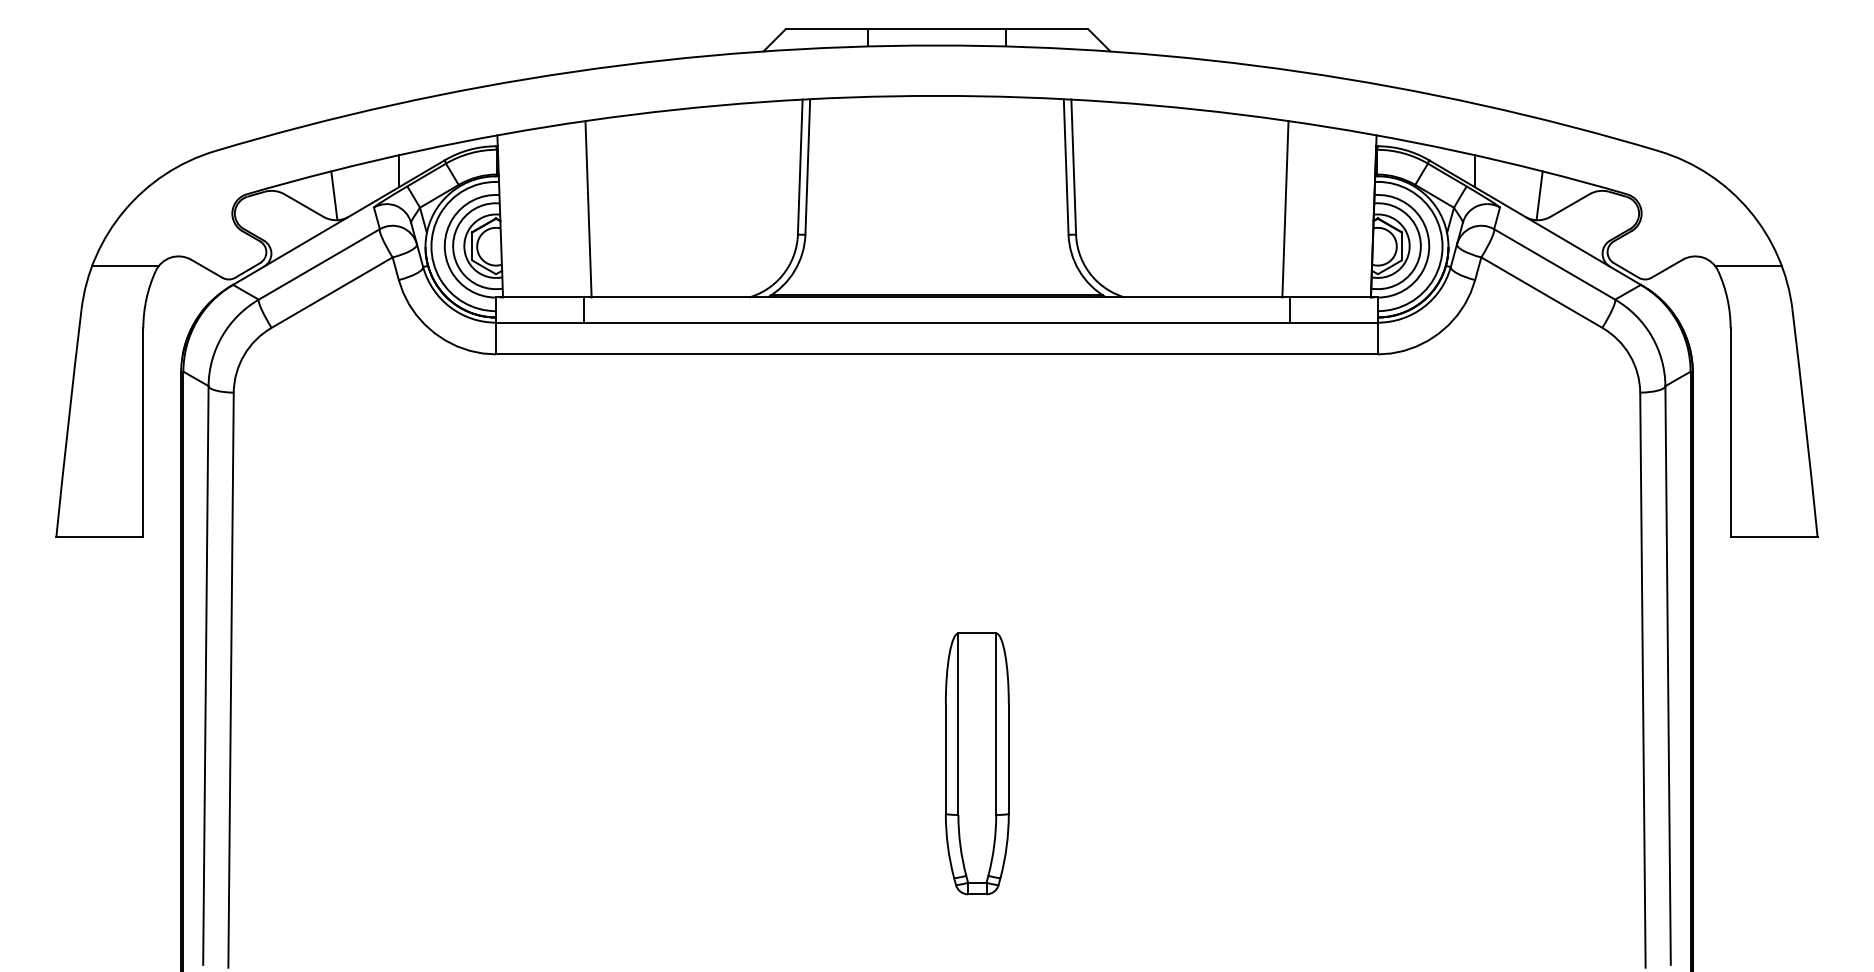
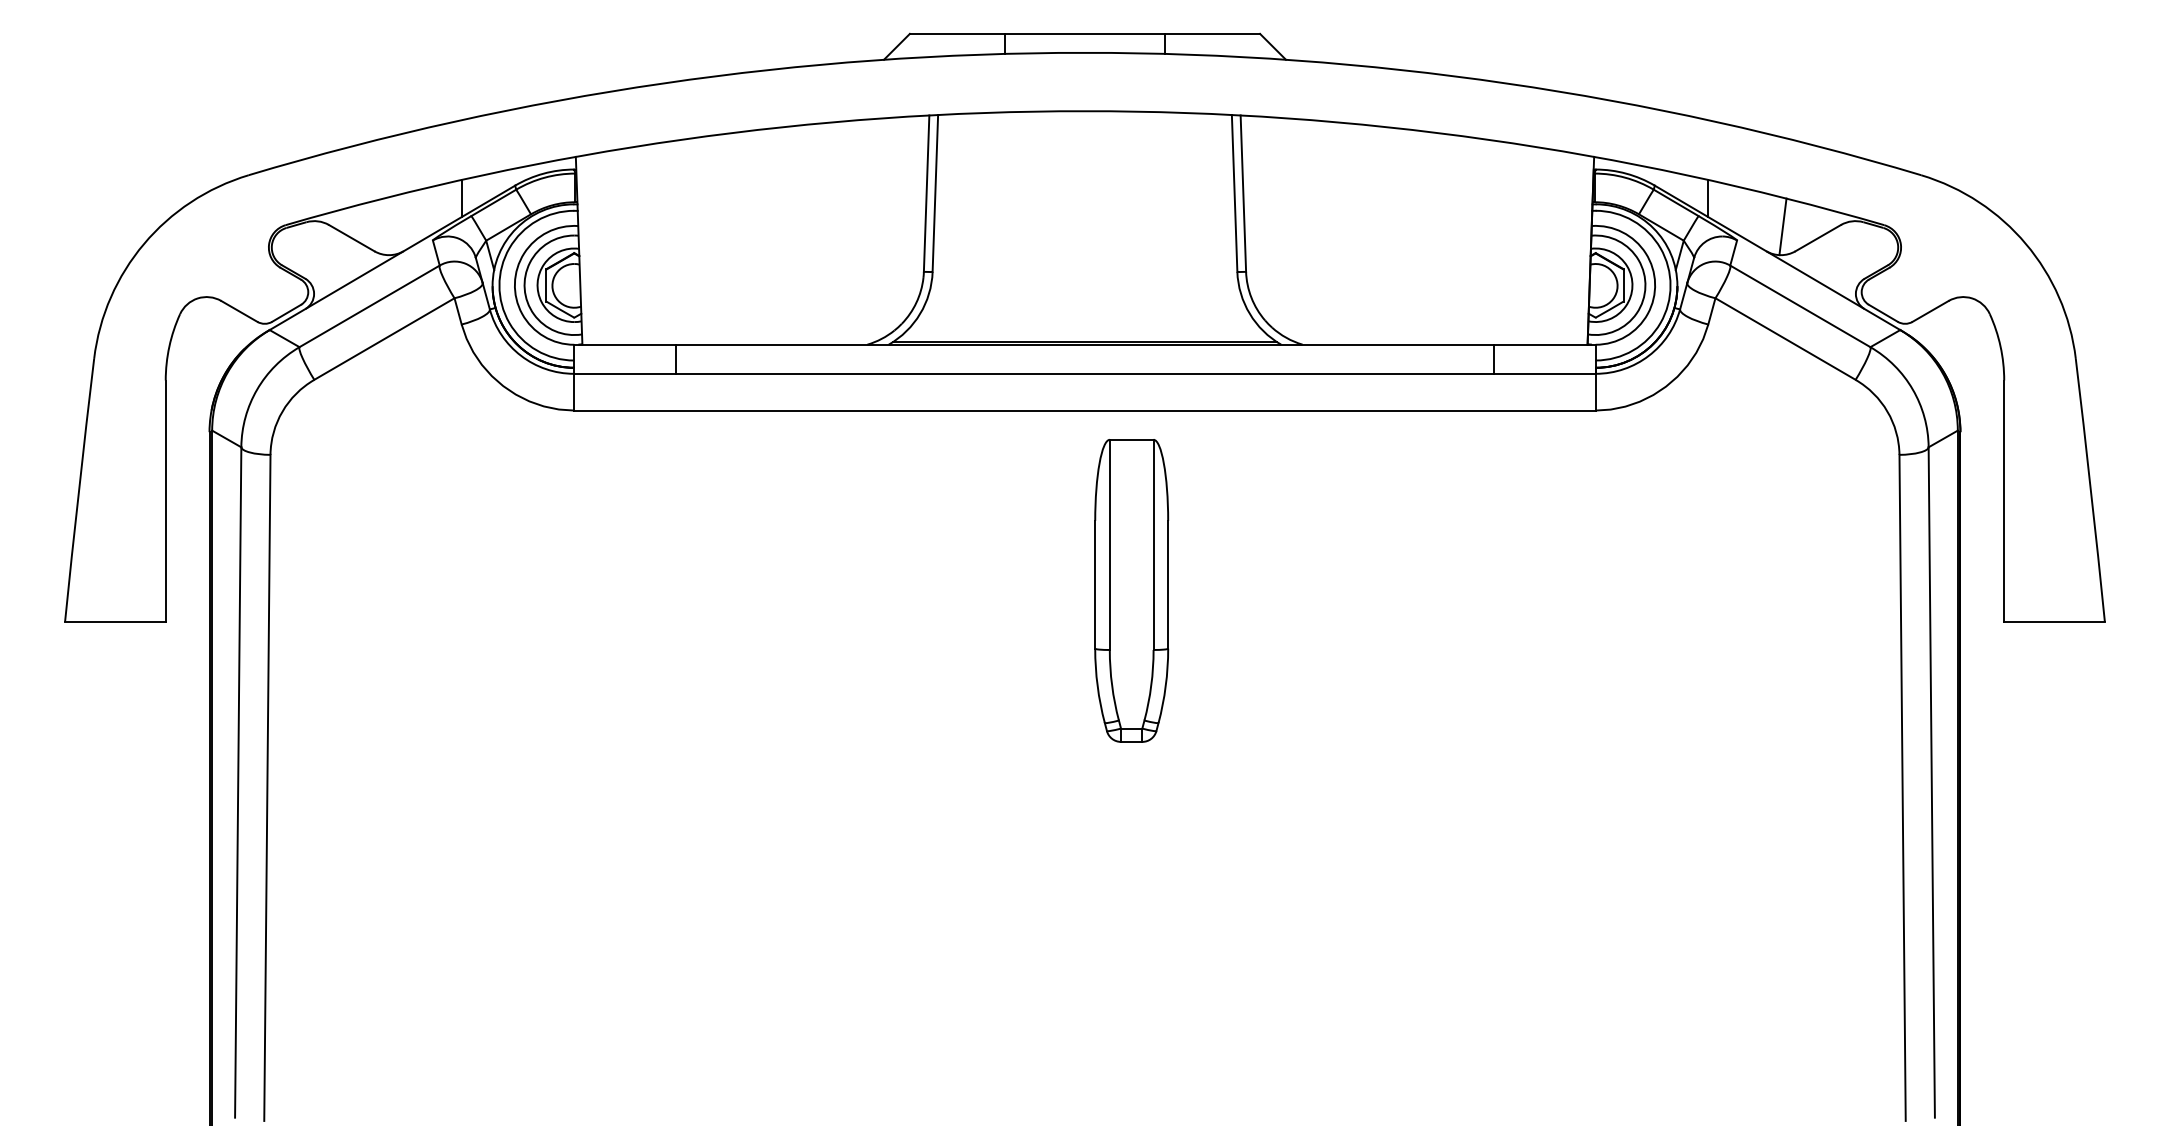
line: (333, 195) -> (386, 226), removed
line: (587, 209) -> (680, 242), removed
line: (1285, 209) -> (1488, 242), removed
line: (124, 266) -> (144, 308), removed
line: (1748, 266) -> (2024, 308), removed
part: (977, 763) -> (1131, 590), moved

